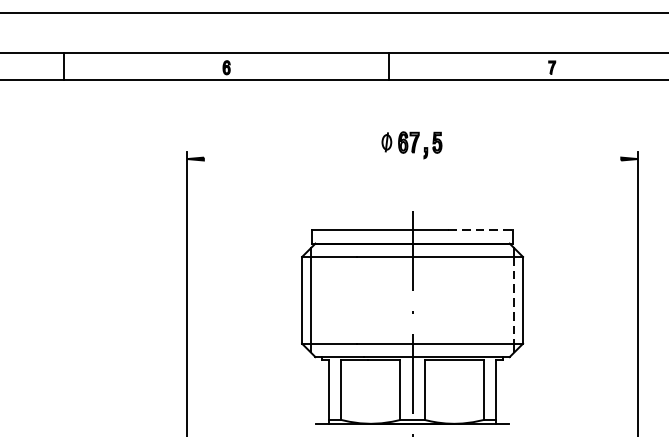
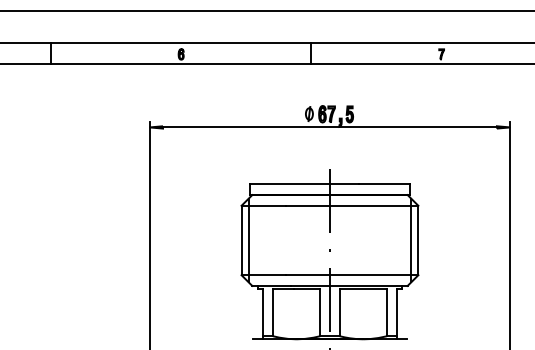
line: (411, 159) -> (329, 127), added
line: (480, 230) -> (384, 184), dashed -> solid
line: (514, 300) -> (411, 240), dashed -> solid

